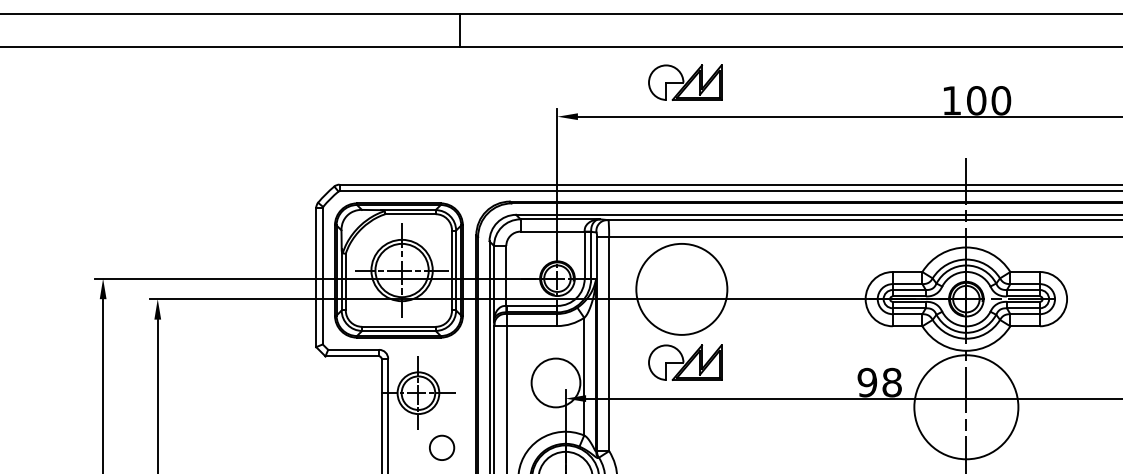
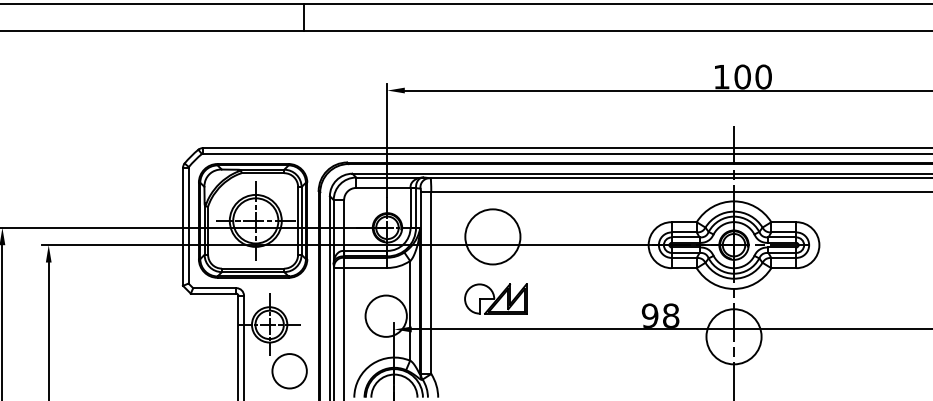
part: (685, 82) -> (495, 61), removed
circle: (681, 288) -> (492, 236), size x0.71
circle: (965, 406) -> (733, 336), size x0.62
circle: (441, 447) -> (289, 370), size x1.67

